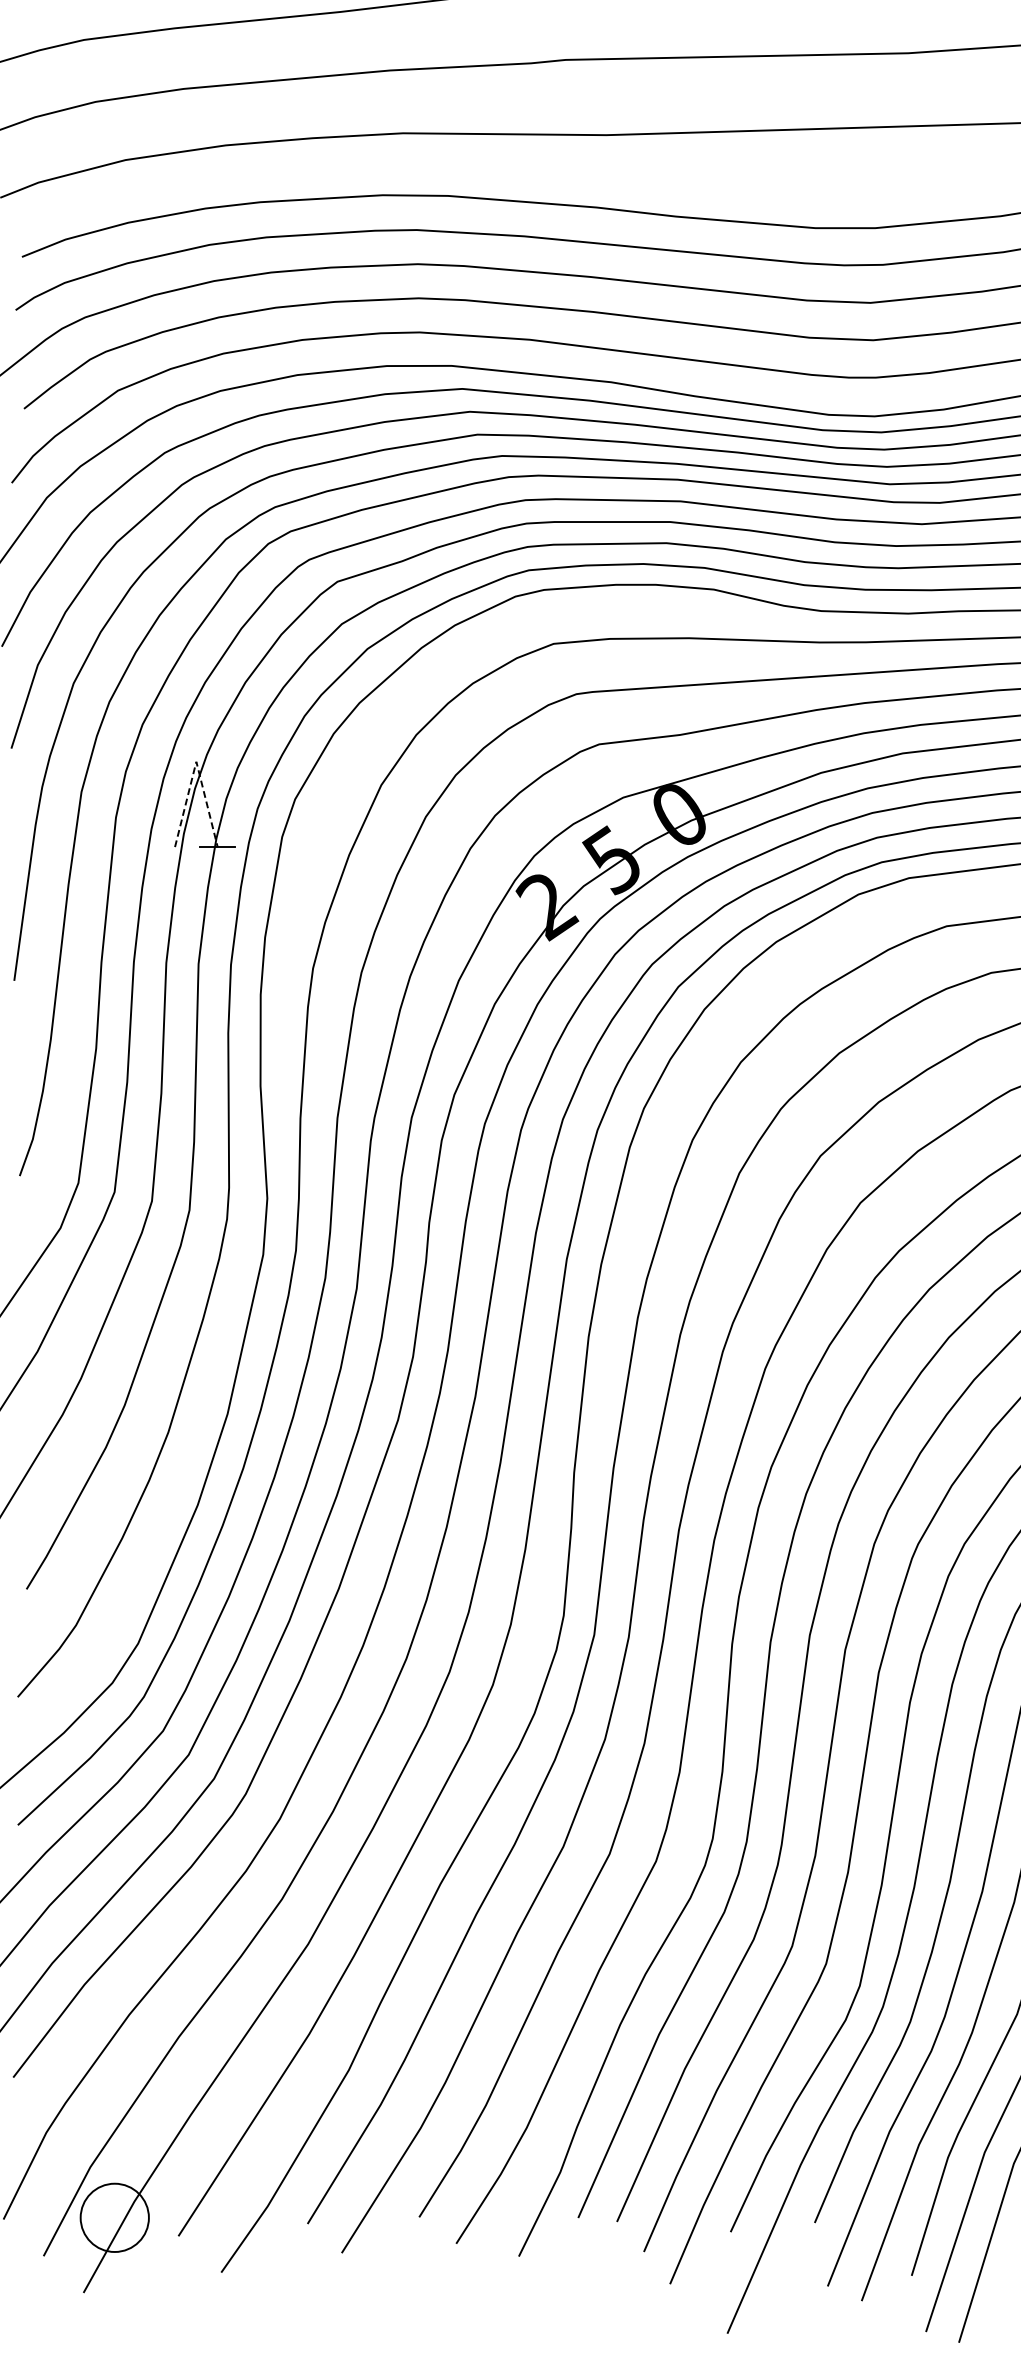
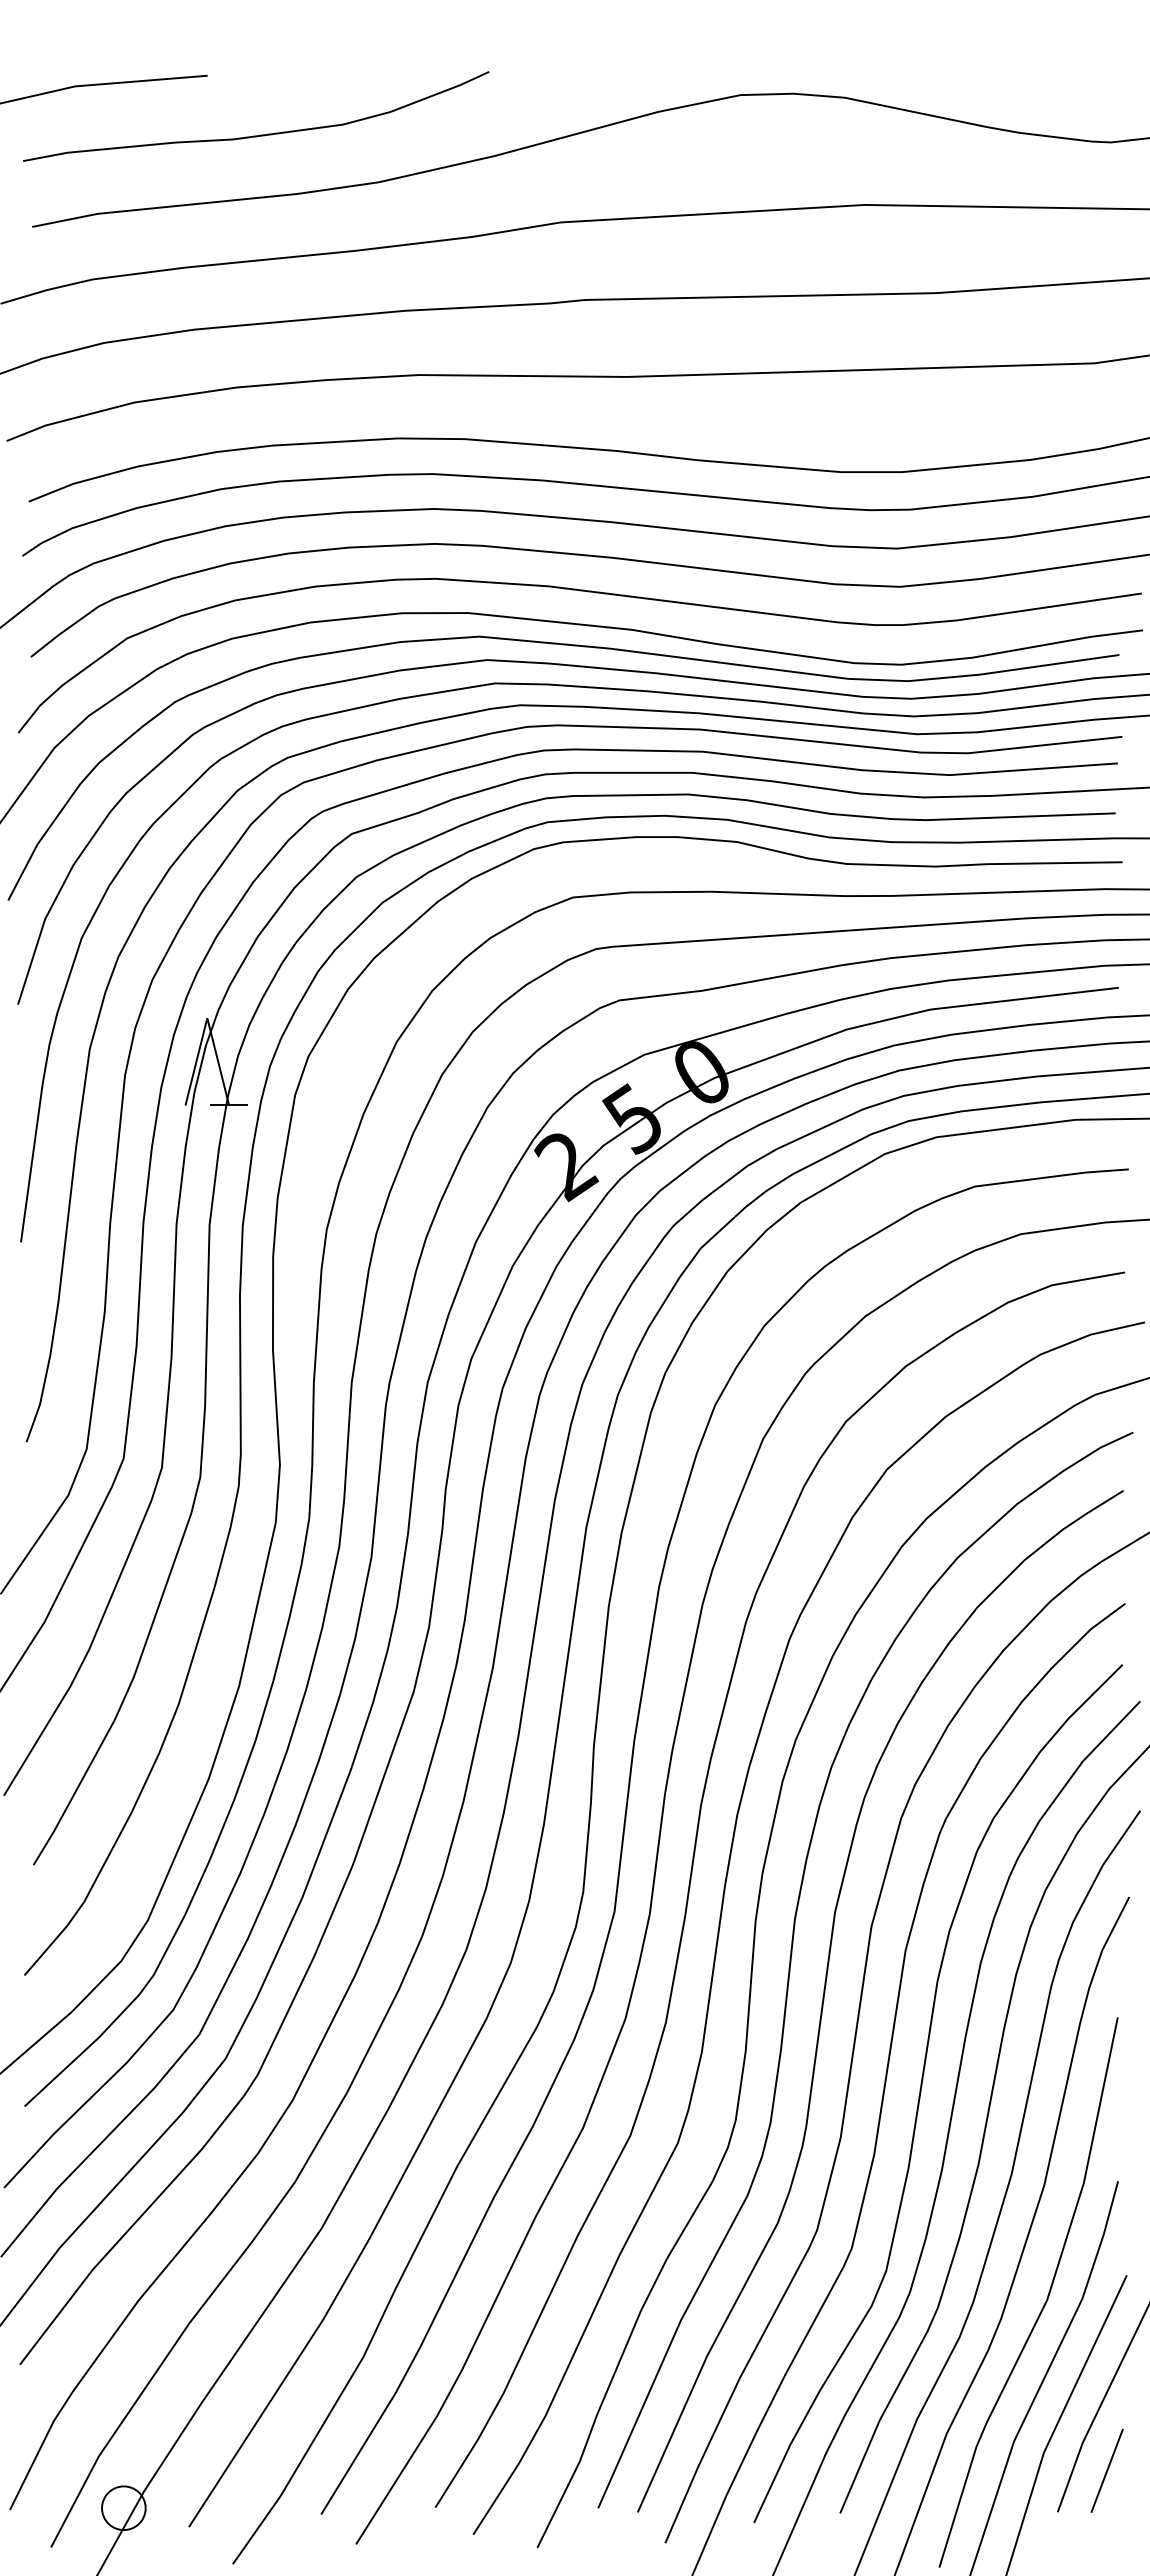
line: (196, 762) -> (207, 1018), dashed -> solid
circle: (114, 2218) -> (123, 2508), size x0.62

